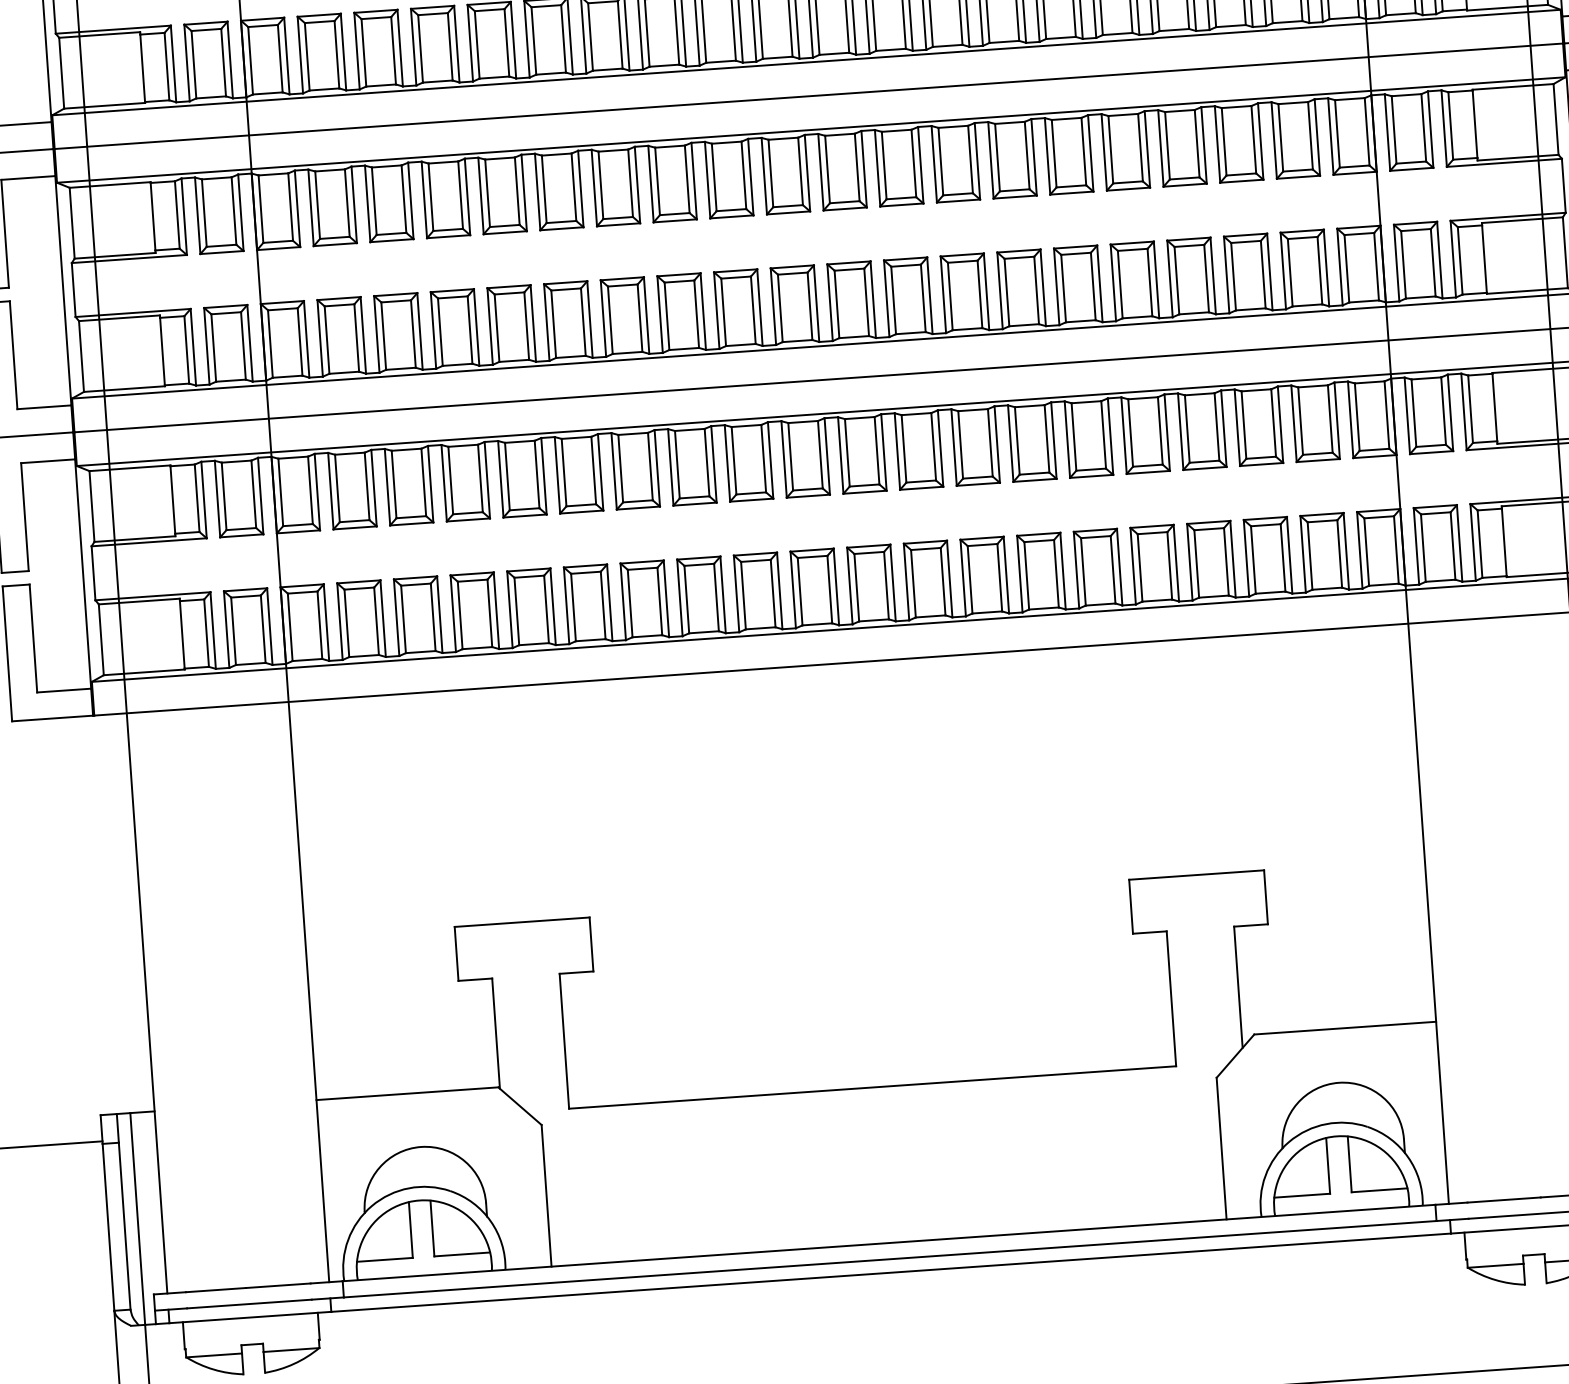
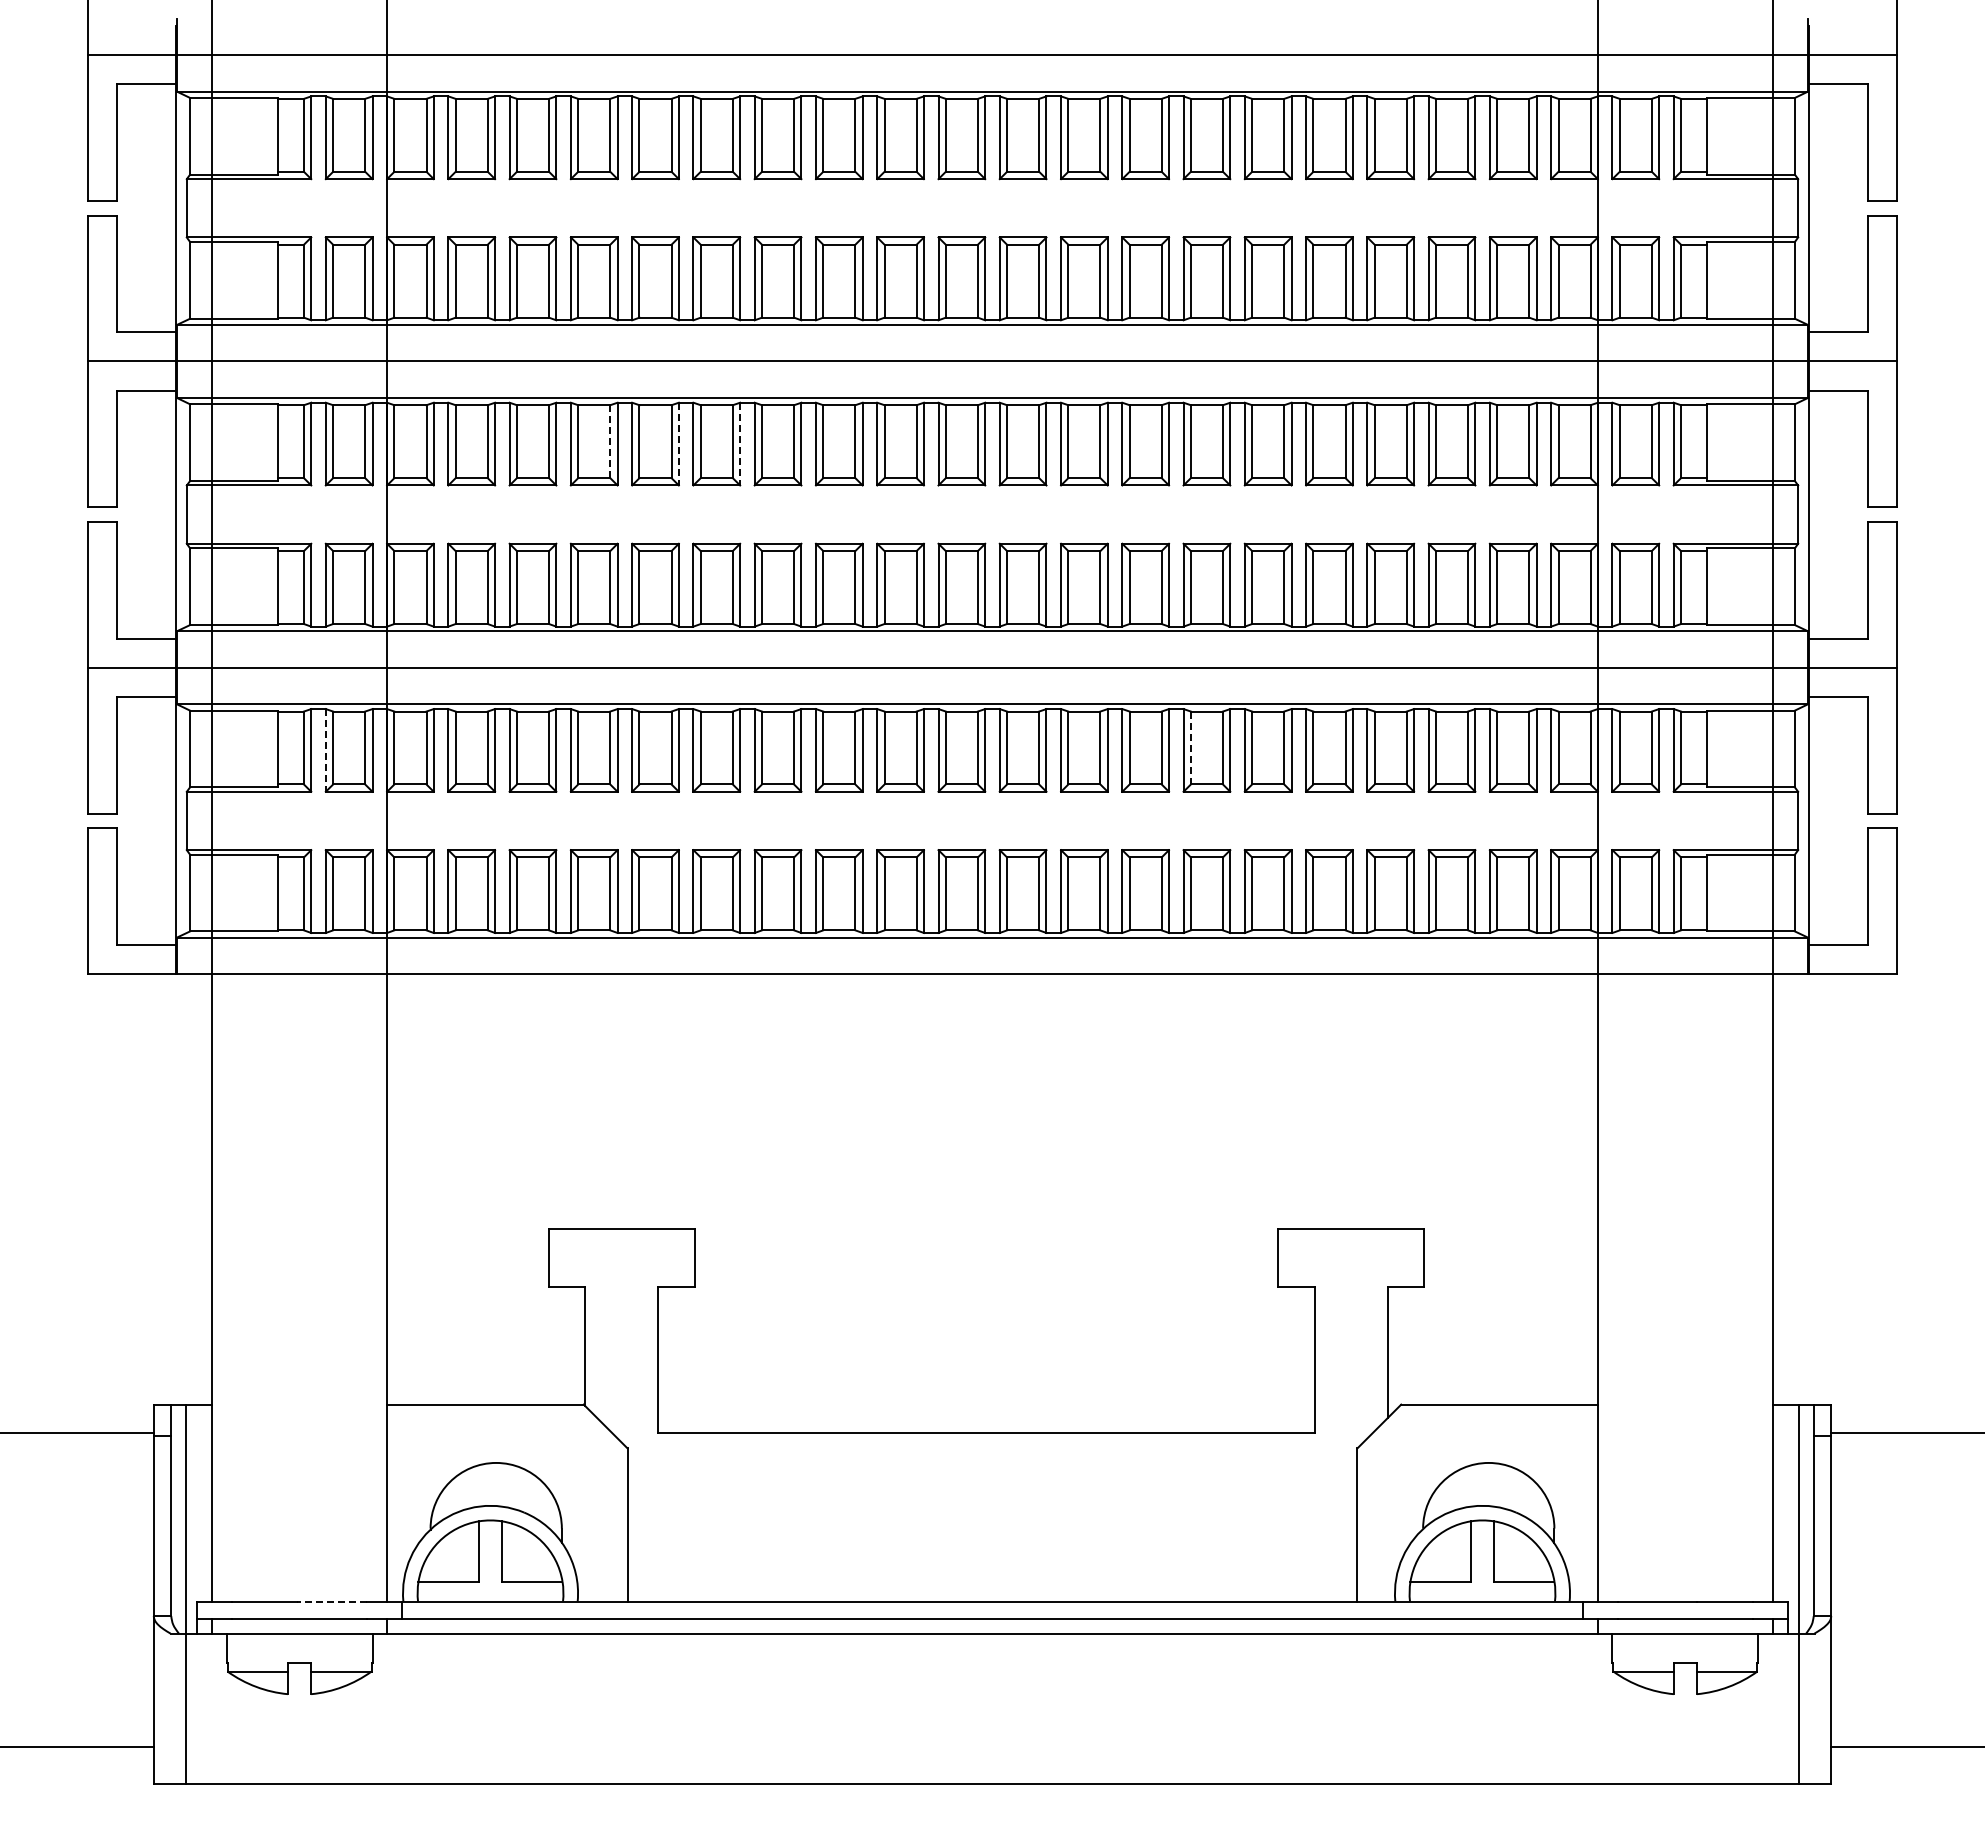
line: (581, 189) -> (740, 444), solid -> dashed
line: (523, 193) -> (678, 444), solid -> dashed
line: (460, 195) -> (610, 442), solid -> dashed
line: (1017, 441) -> (1190, 748), solid -> dashed
line: (217, 499) -> (325, 750), solid -> dashed
line: (278, 1285) -> (332, 1601), solid -> dashed

